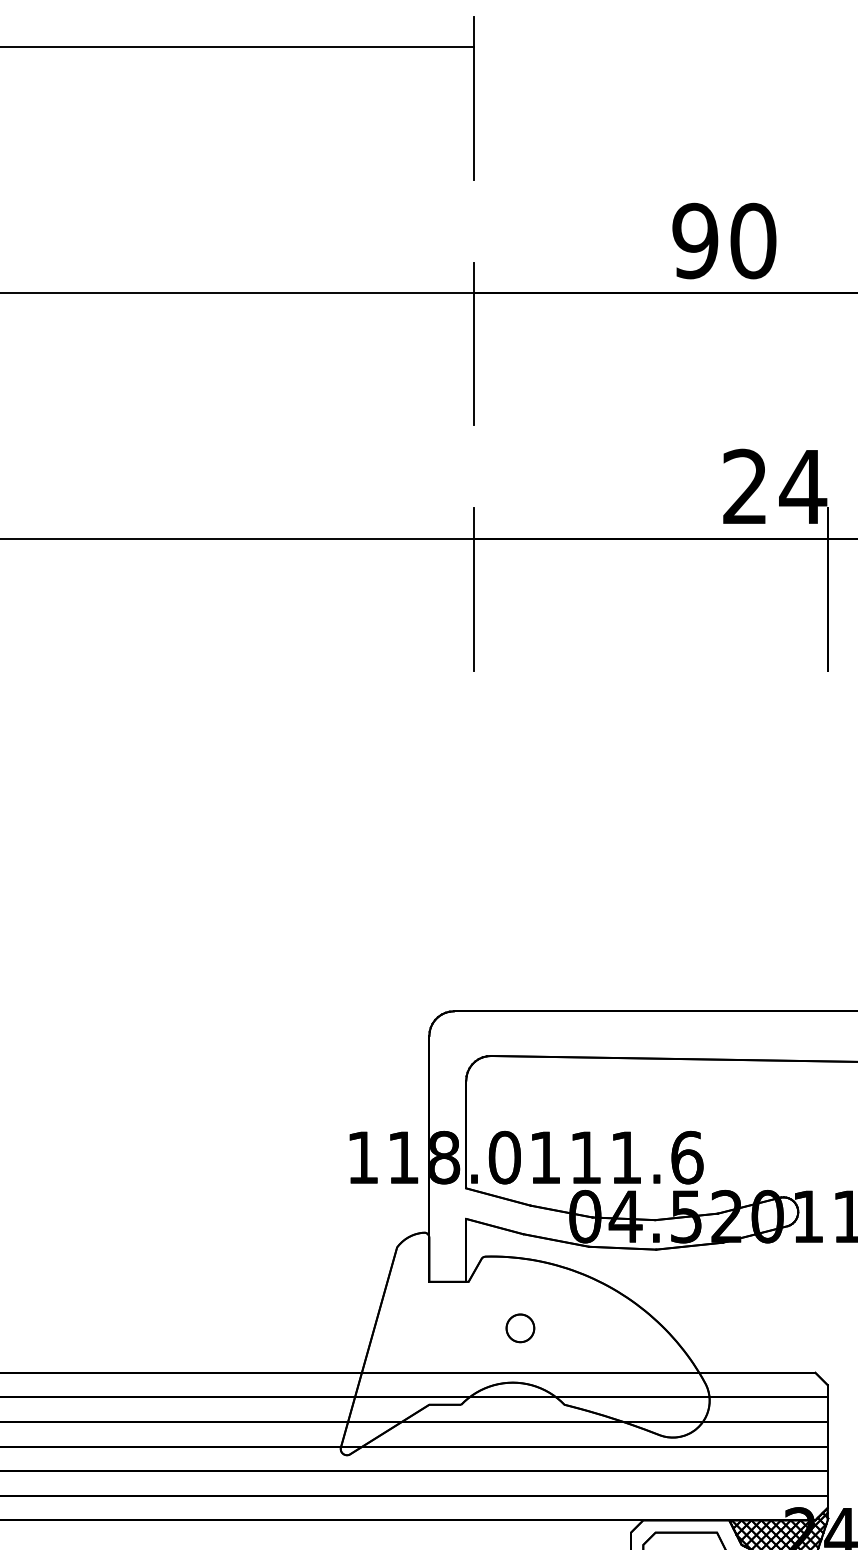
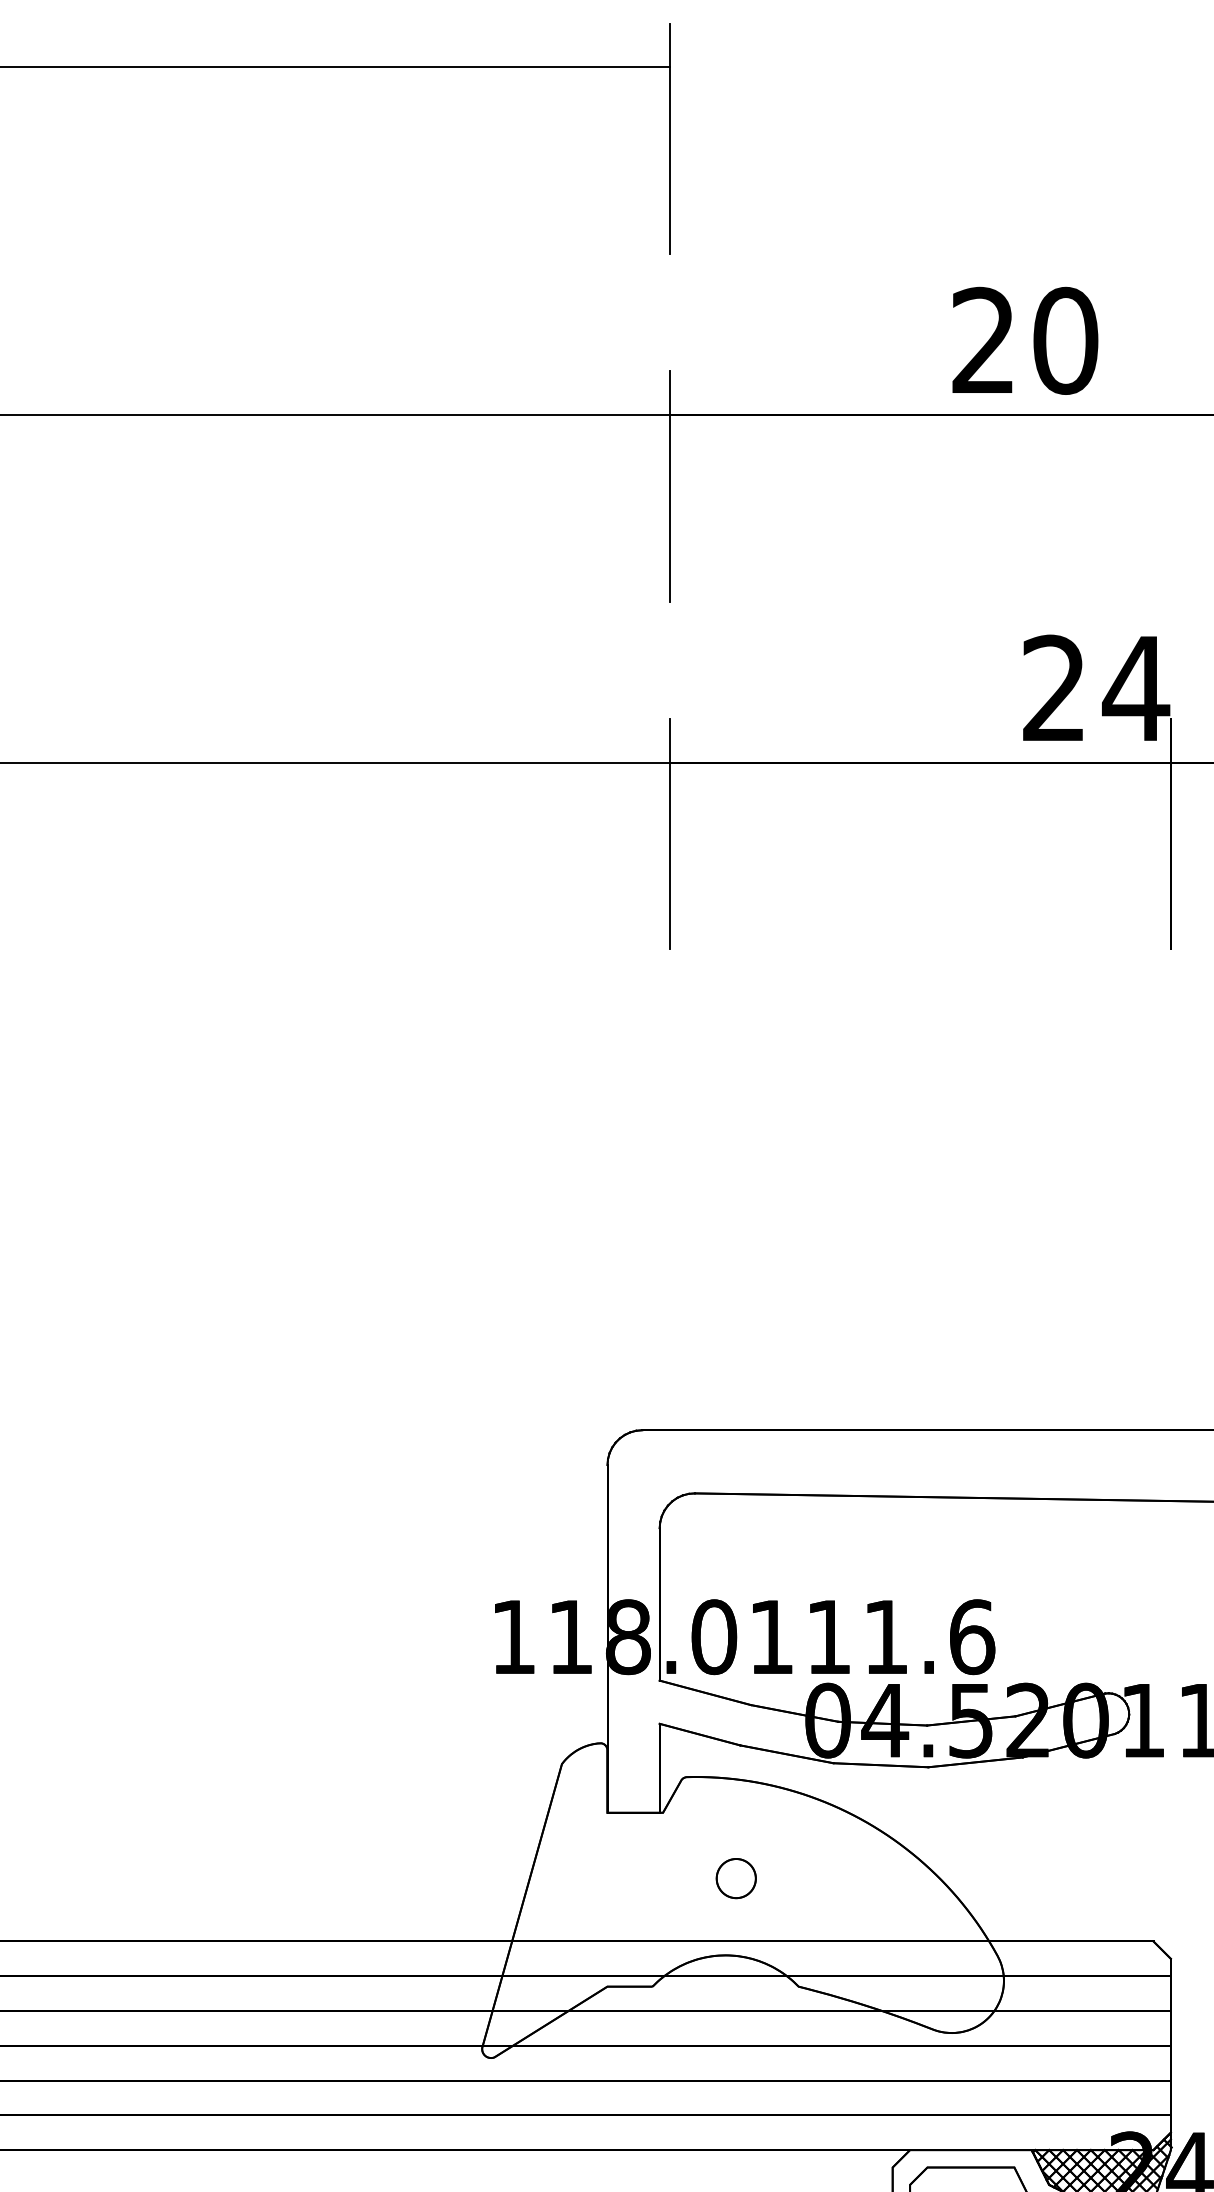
text: (695, 240) -> (983, 340), 90 -> 20

